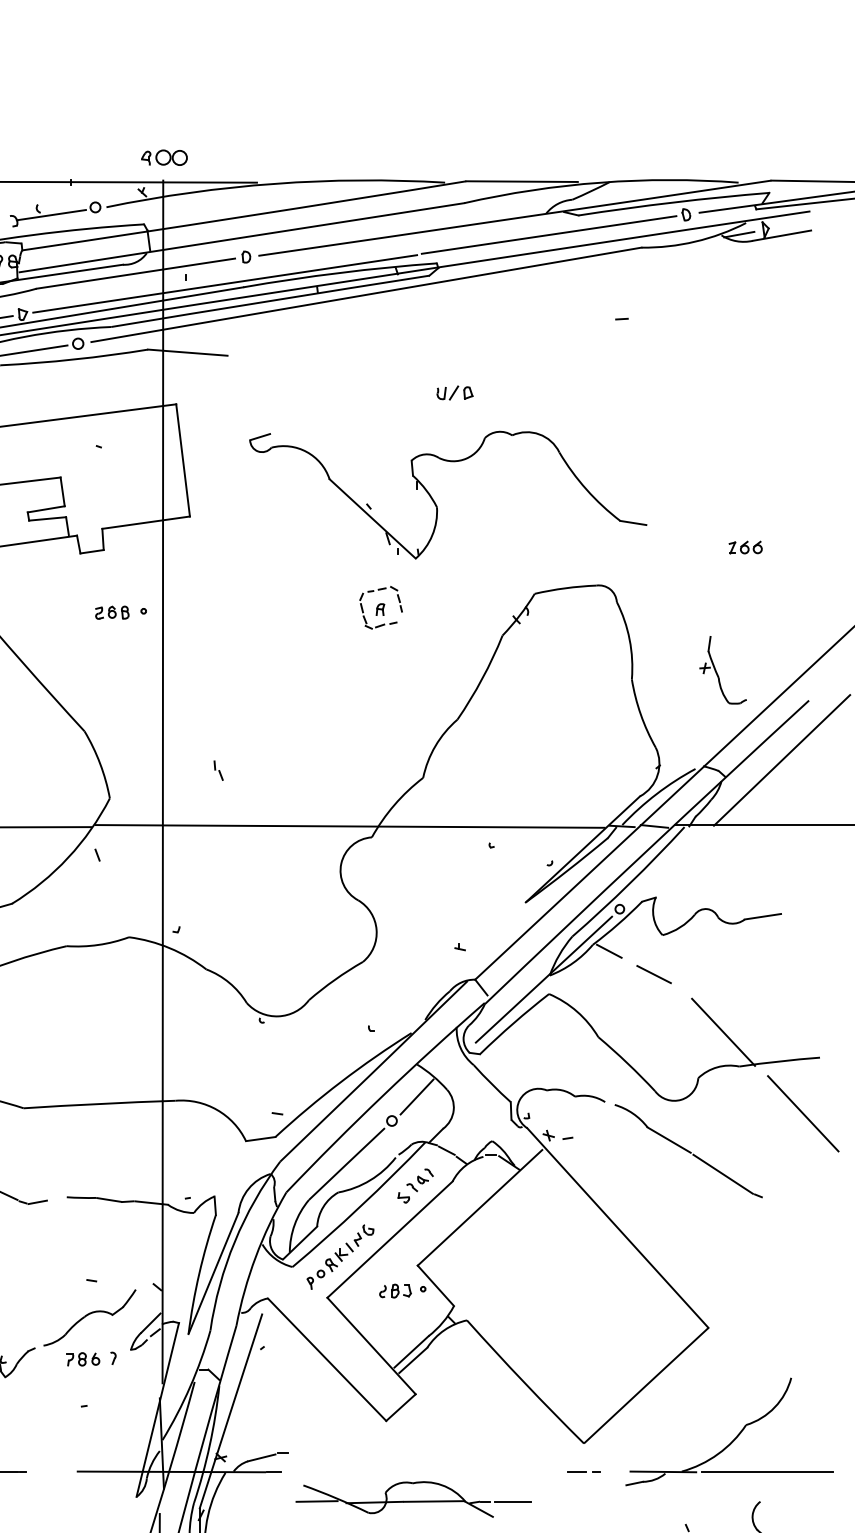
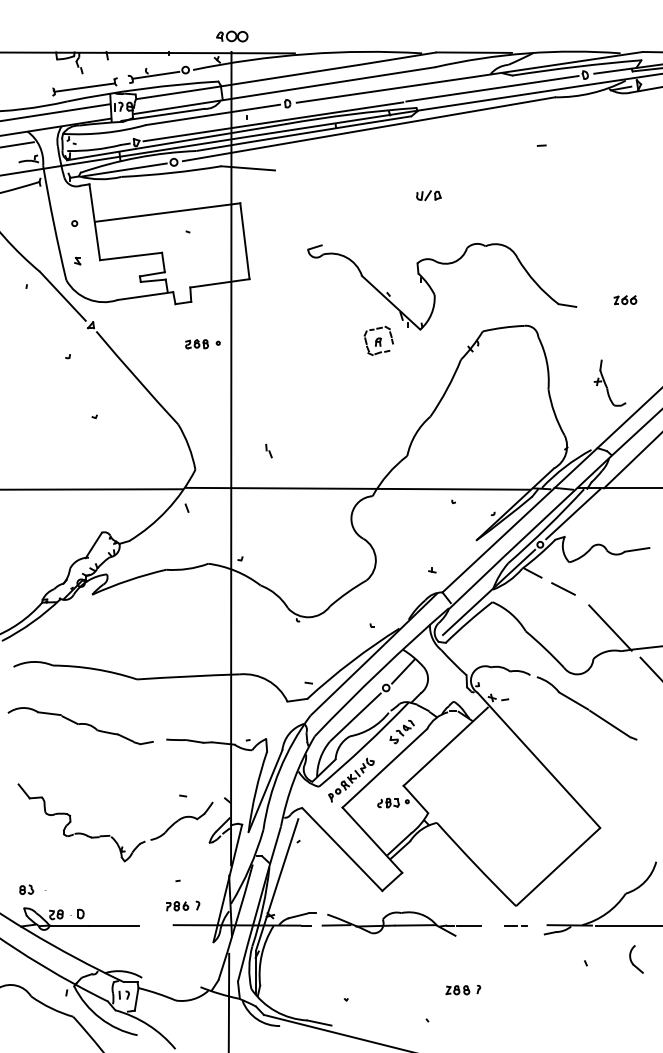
part: (435, 500) -> (433, 290), moved
line: (668, 864) -> (573, 514), added
part: (92, 1358) -> (183, 905), moved
part: (413, 1498) -> (401, 923), moved

